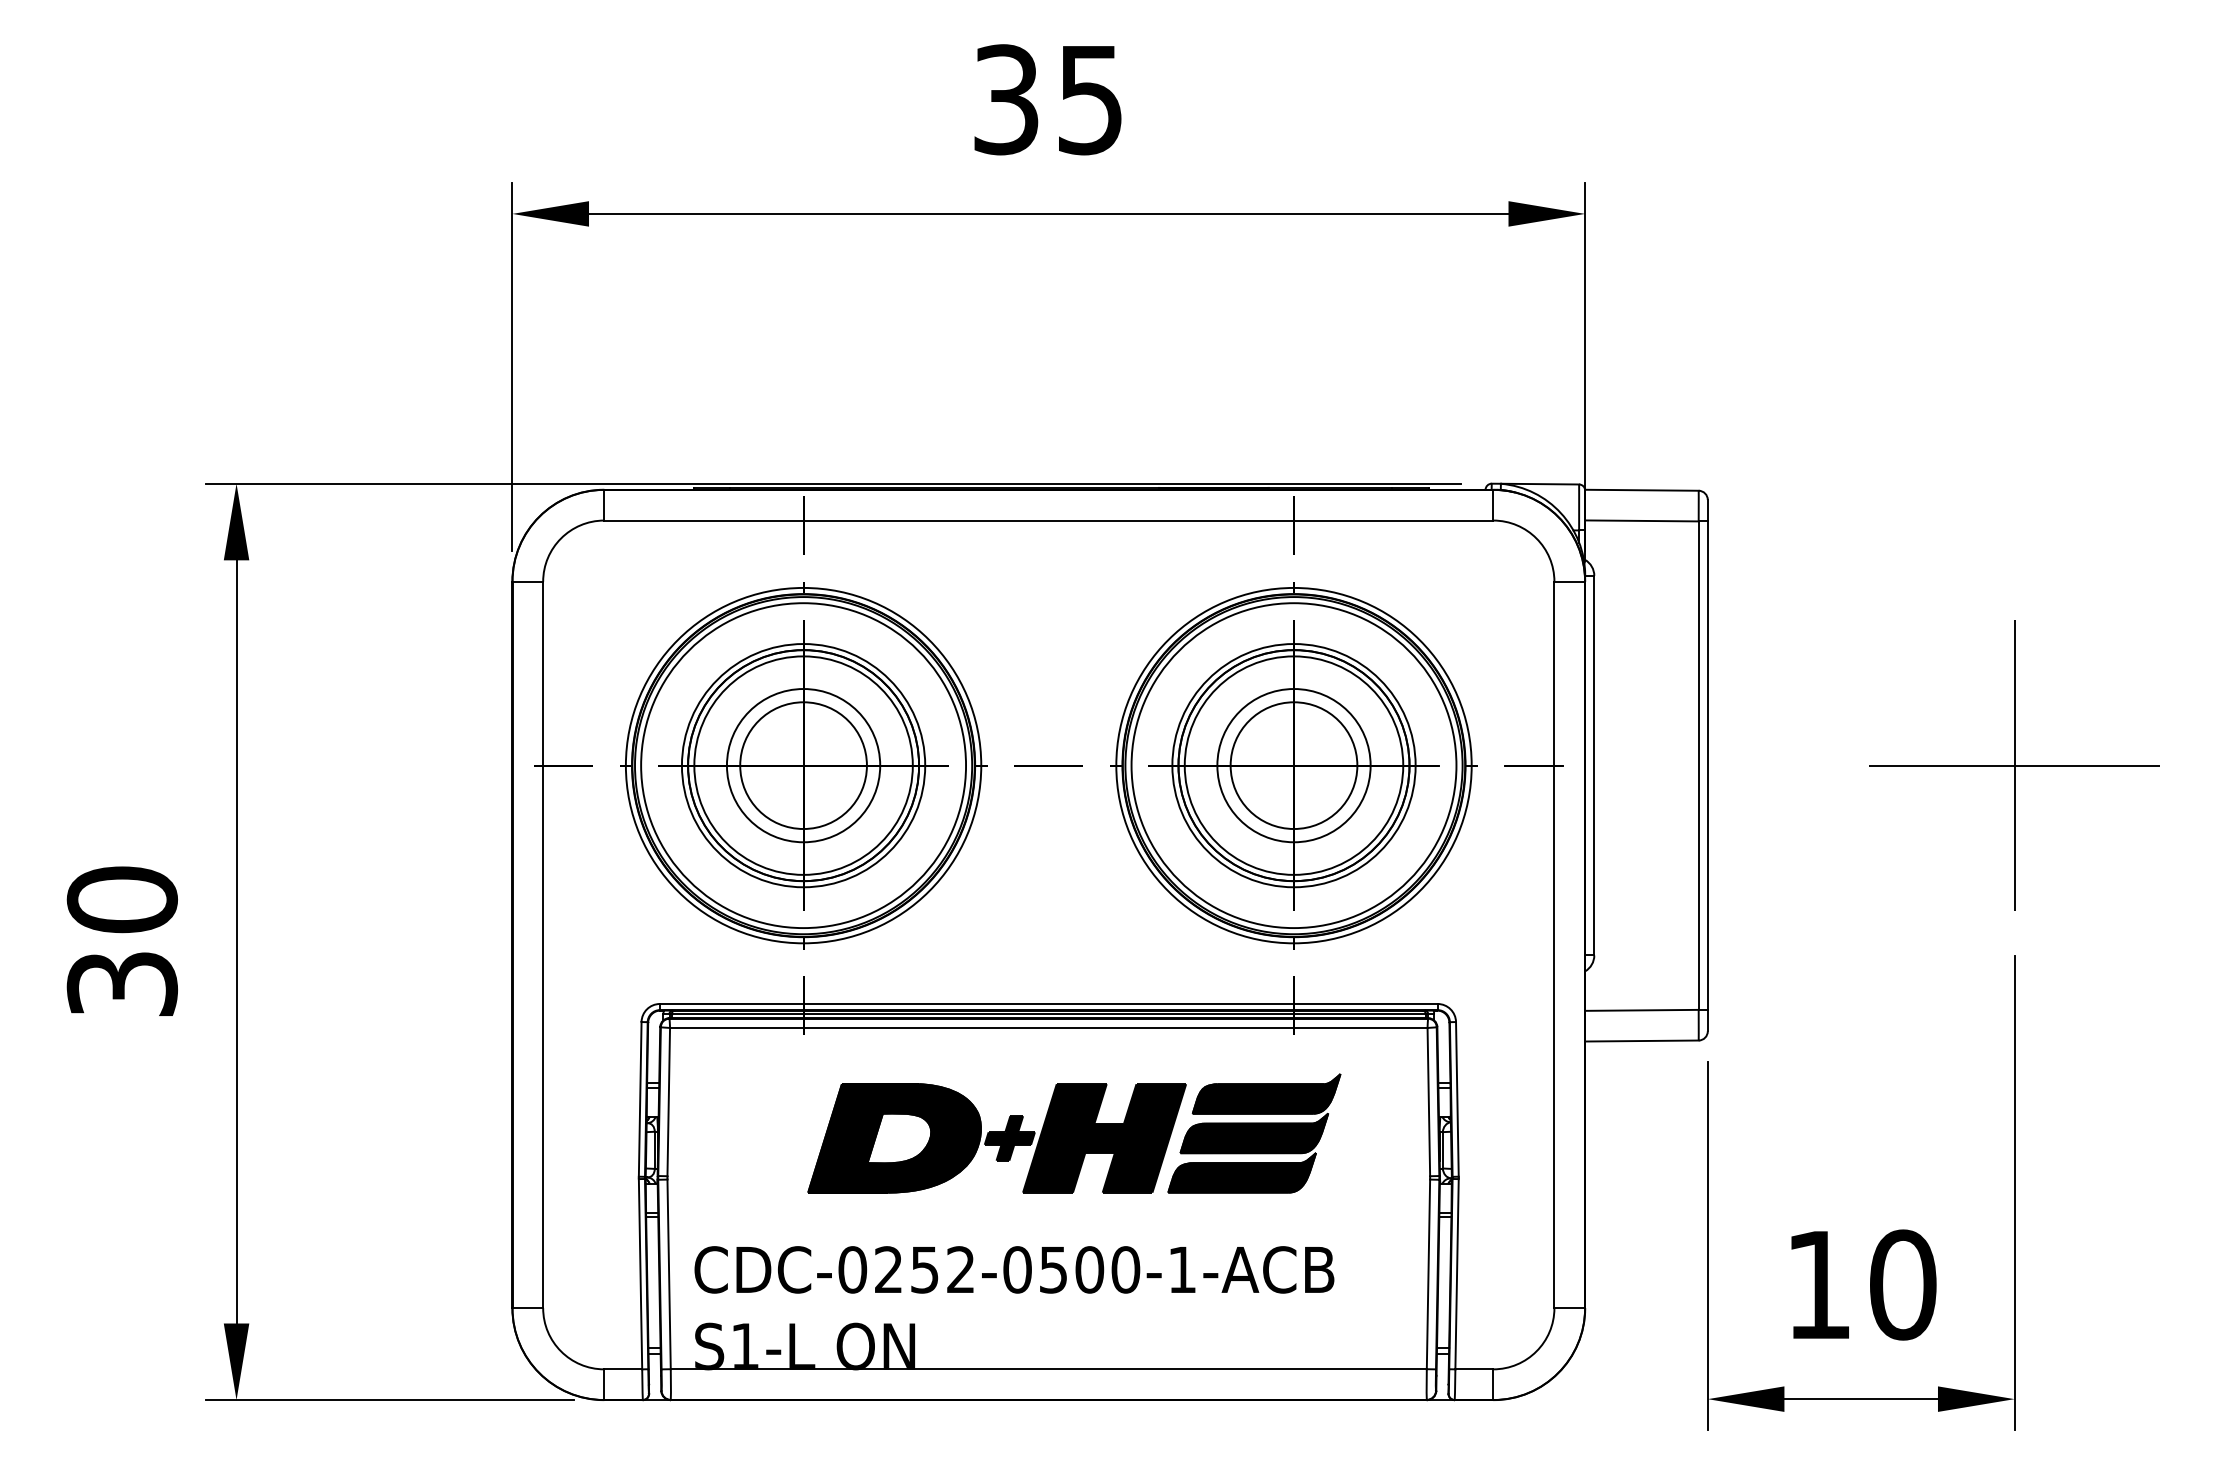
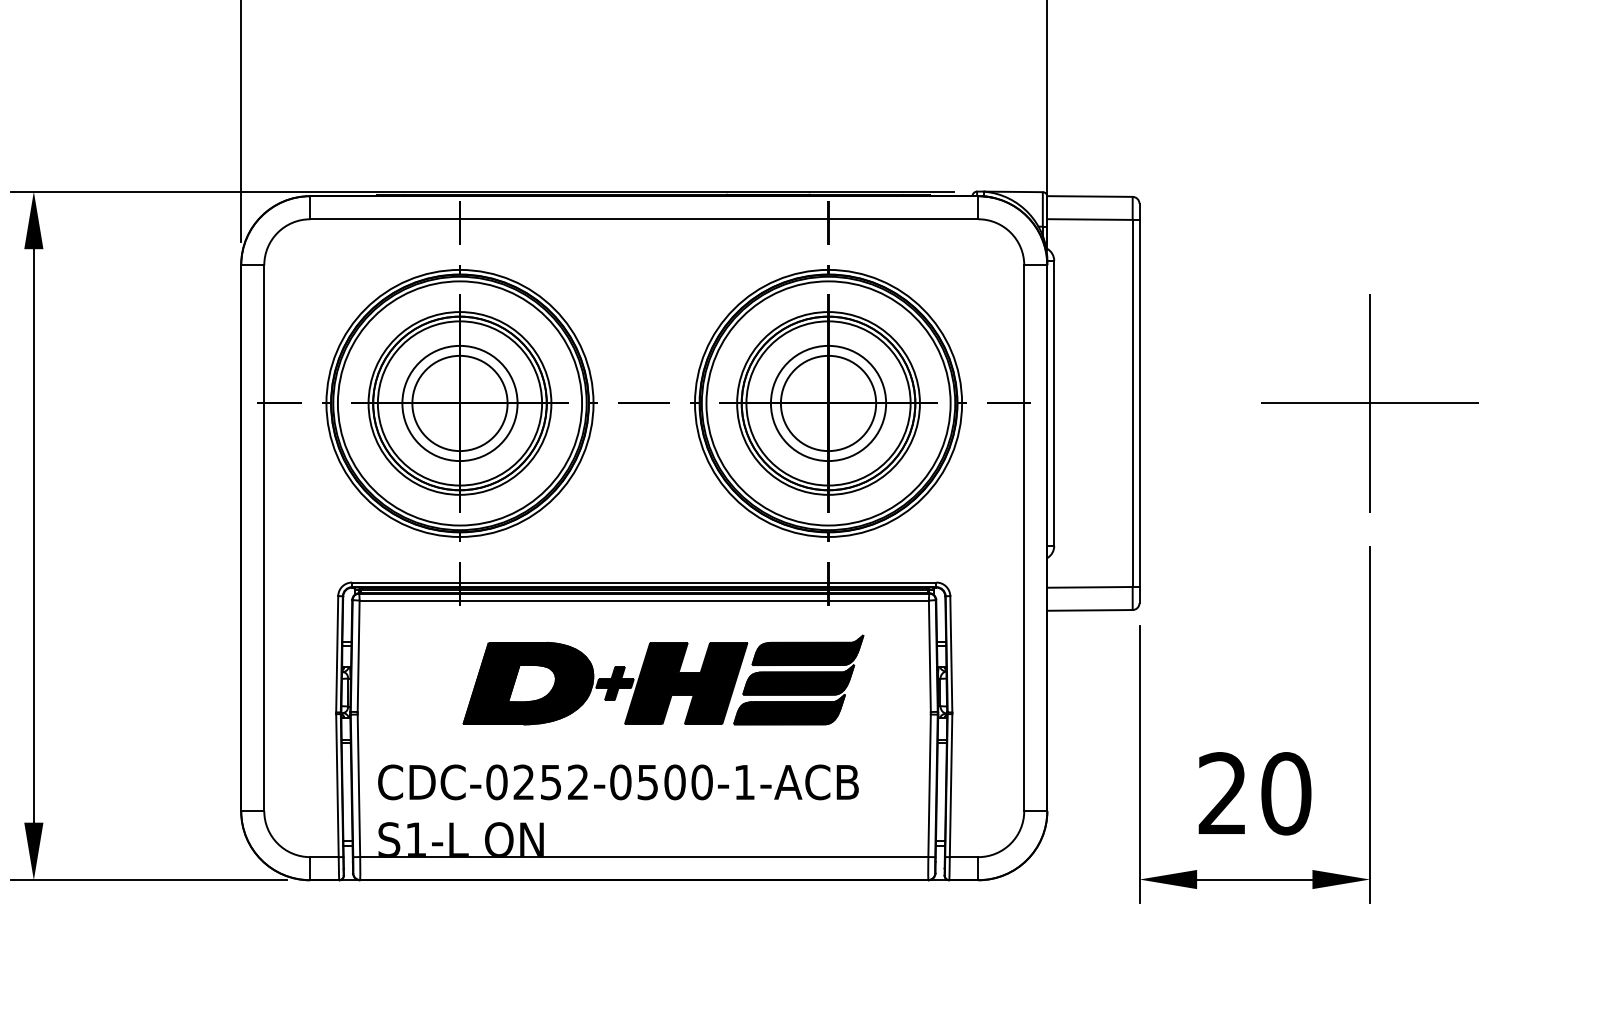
text: (1817, 1283) -> (1221, 792), 10 -> 20

